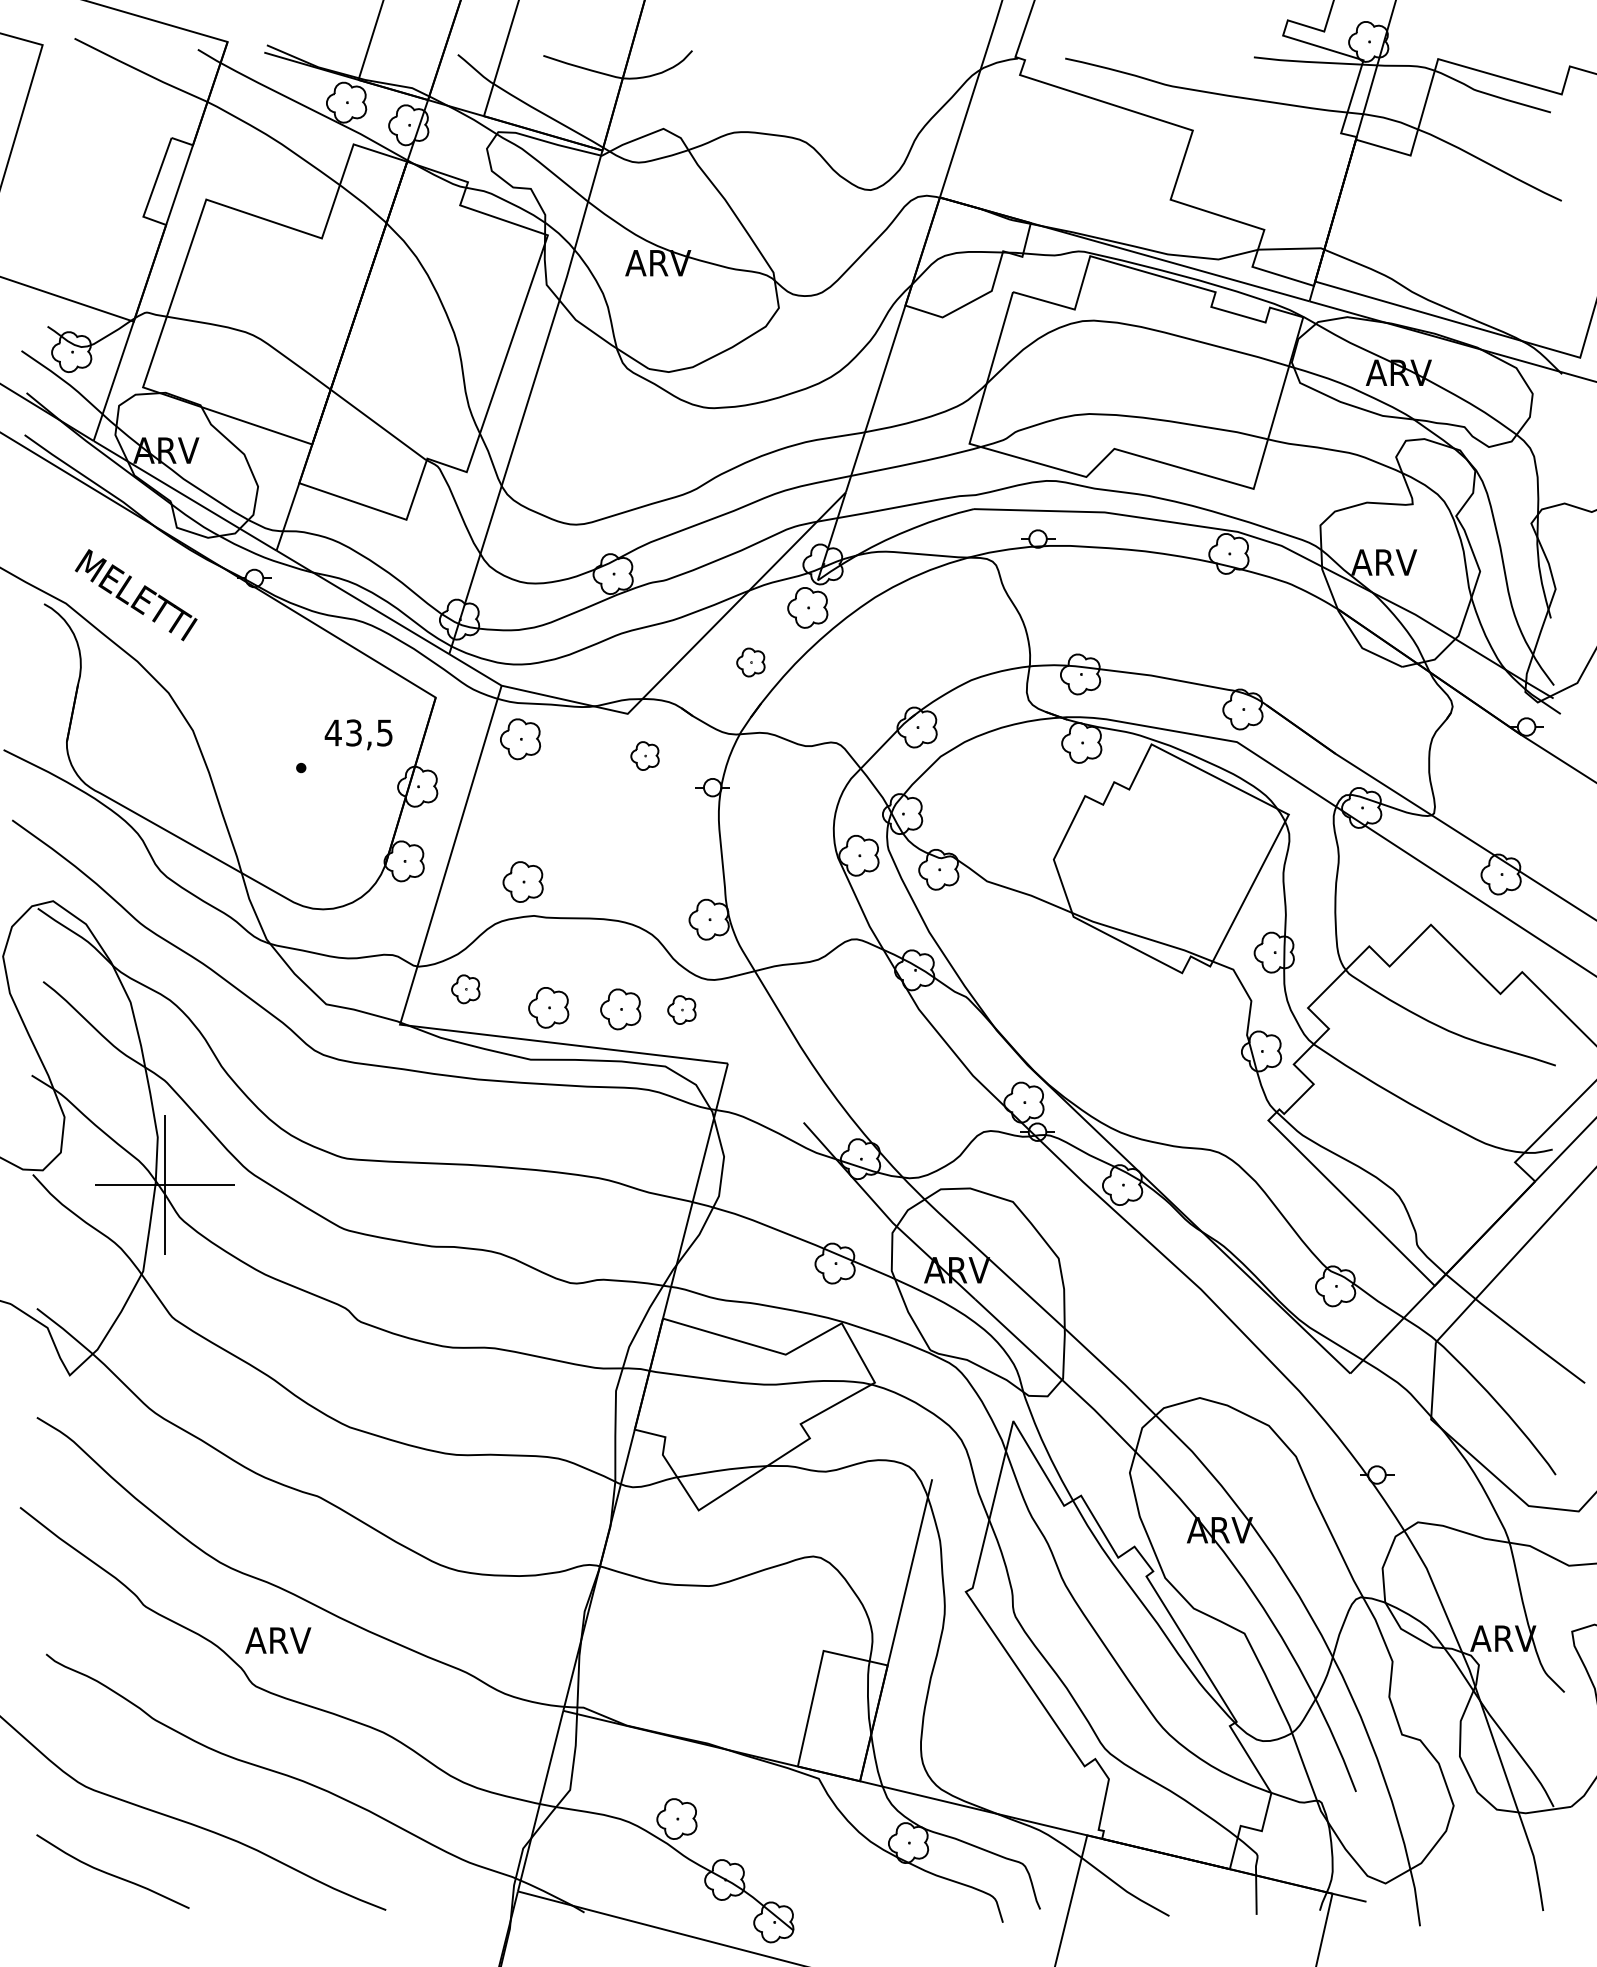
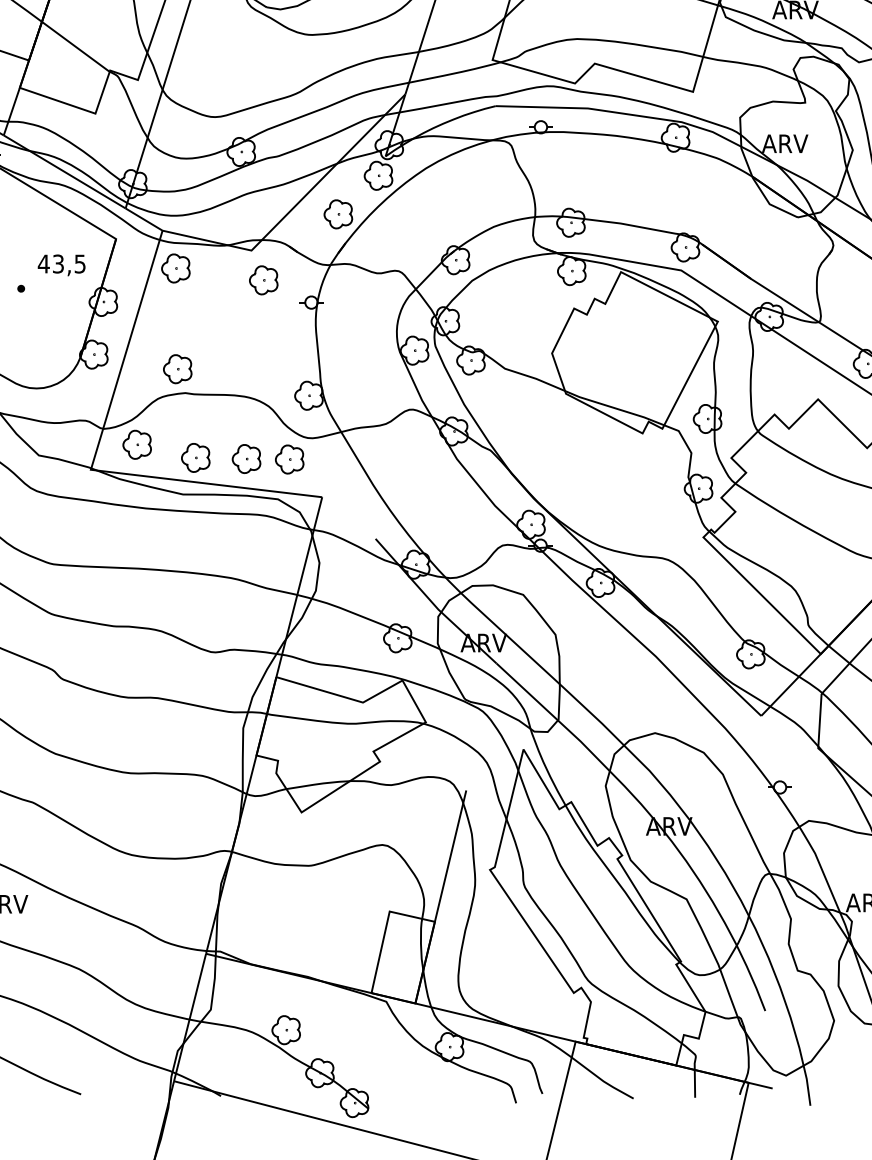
part: (750, 662) -> (338, 214), size x1.43
part: (644, 755) -> (263, 279), size x1.43
part: (465, 989) -> (137, 445), size x1.43
part: (681, 1009) -> (289, 459), size x1.43

